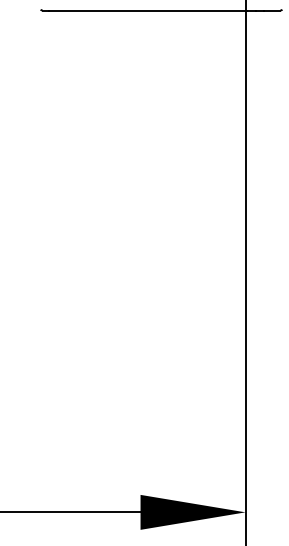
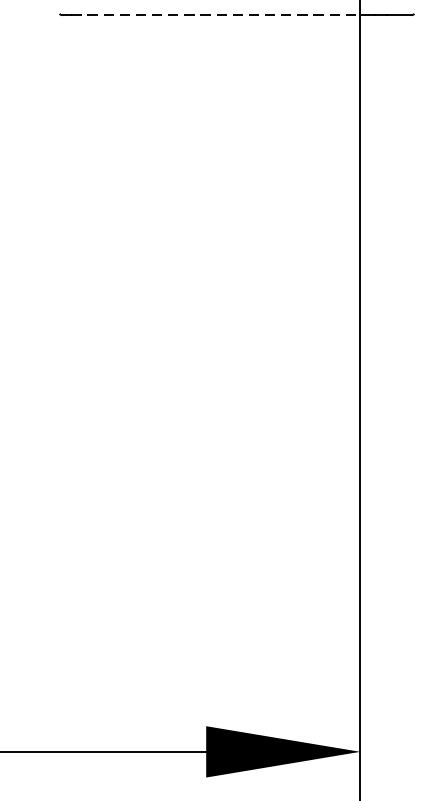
line: (148, 10) -> (217, 15), solid -> dashed

